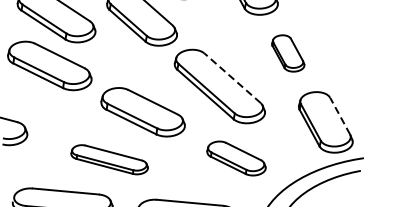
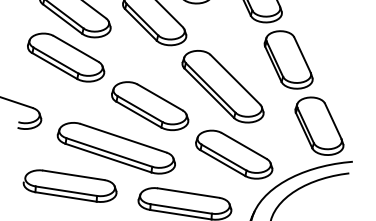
part: (288, 52) -> (288, 59), size x1.67
line: (232, 77) -> (235, 79), dashed -> solid
line: (340, 115) -> (333, 120), dashed -> solid
part: (236, 158) -> (234, 154), size x1.43
part: (108, 159) -> (115, 148), size x1.67

